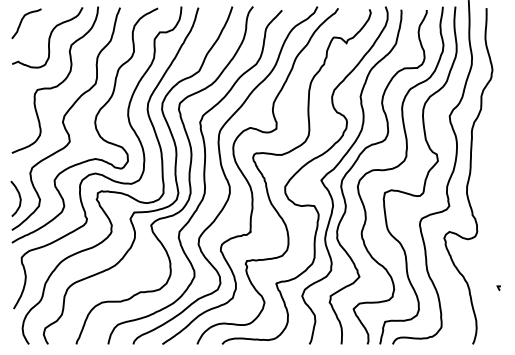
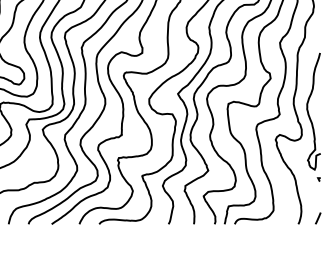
curve: (486, 205) -> (309, 113), added
line: (497, 336) -> (317, 218), added

